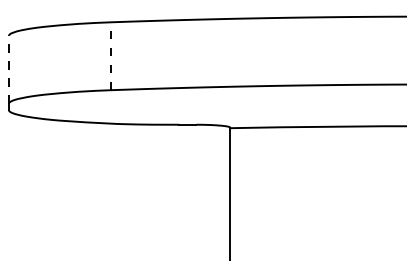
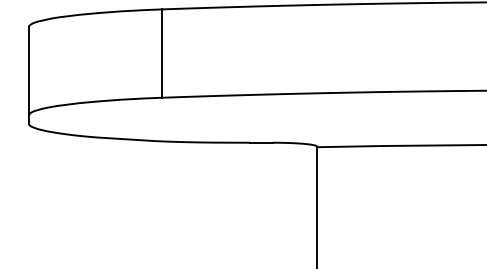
line: (110, 56) -> (161, 53), dashed -> solid
line: (8, 69) -> (28, 70), dashed -> solid

